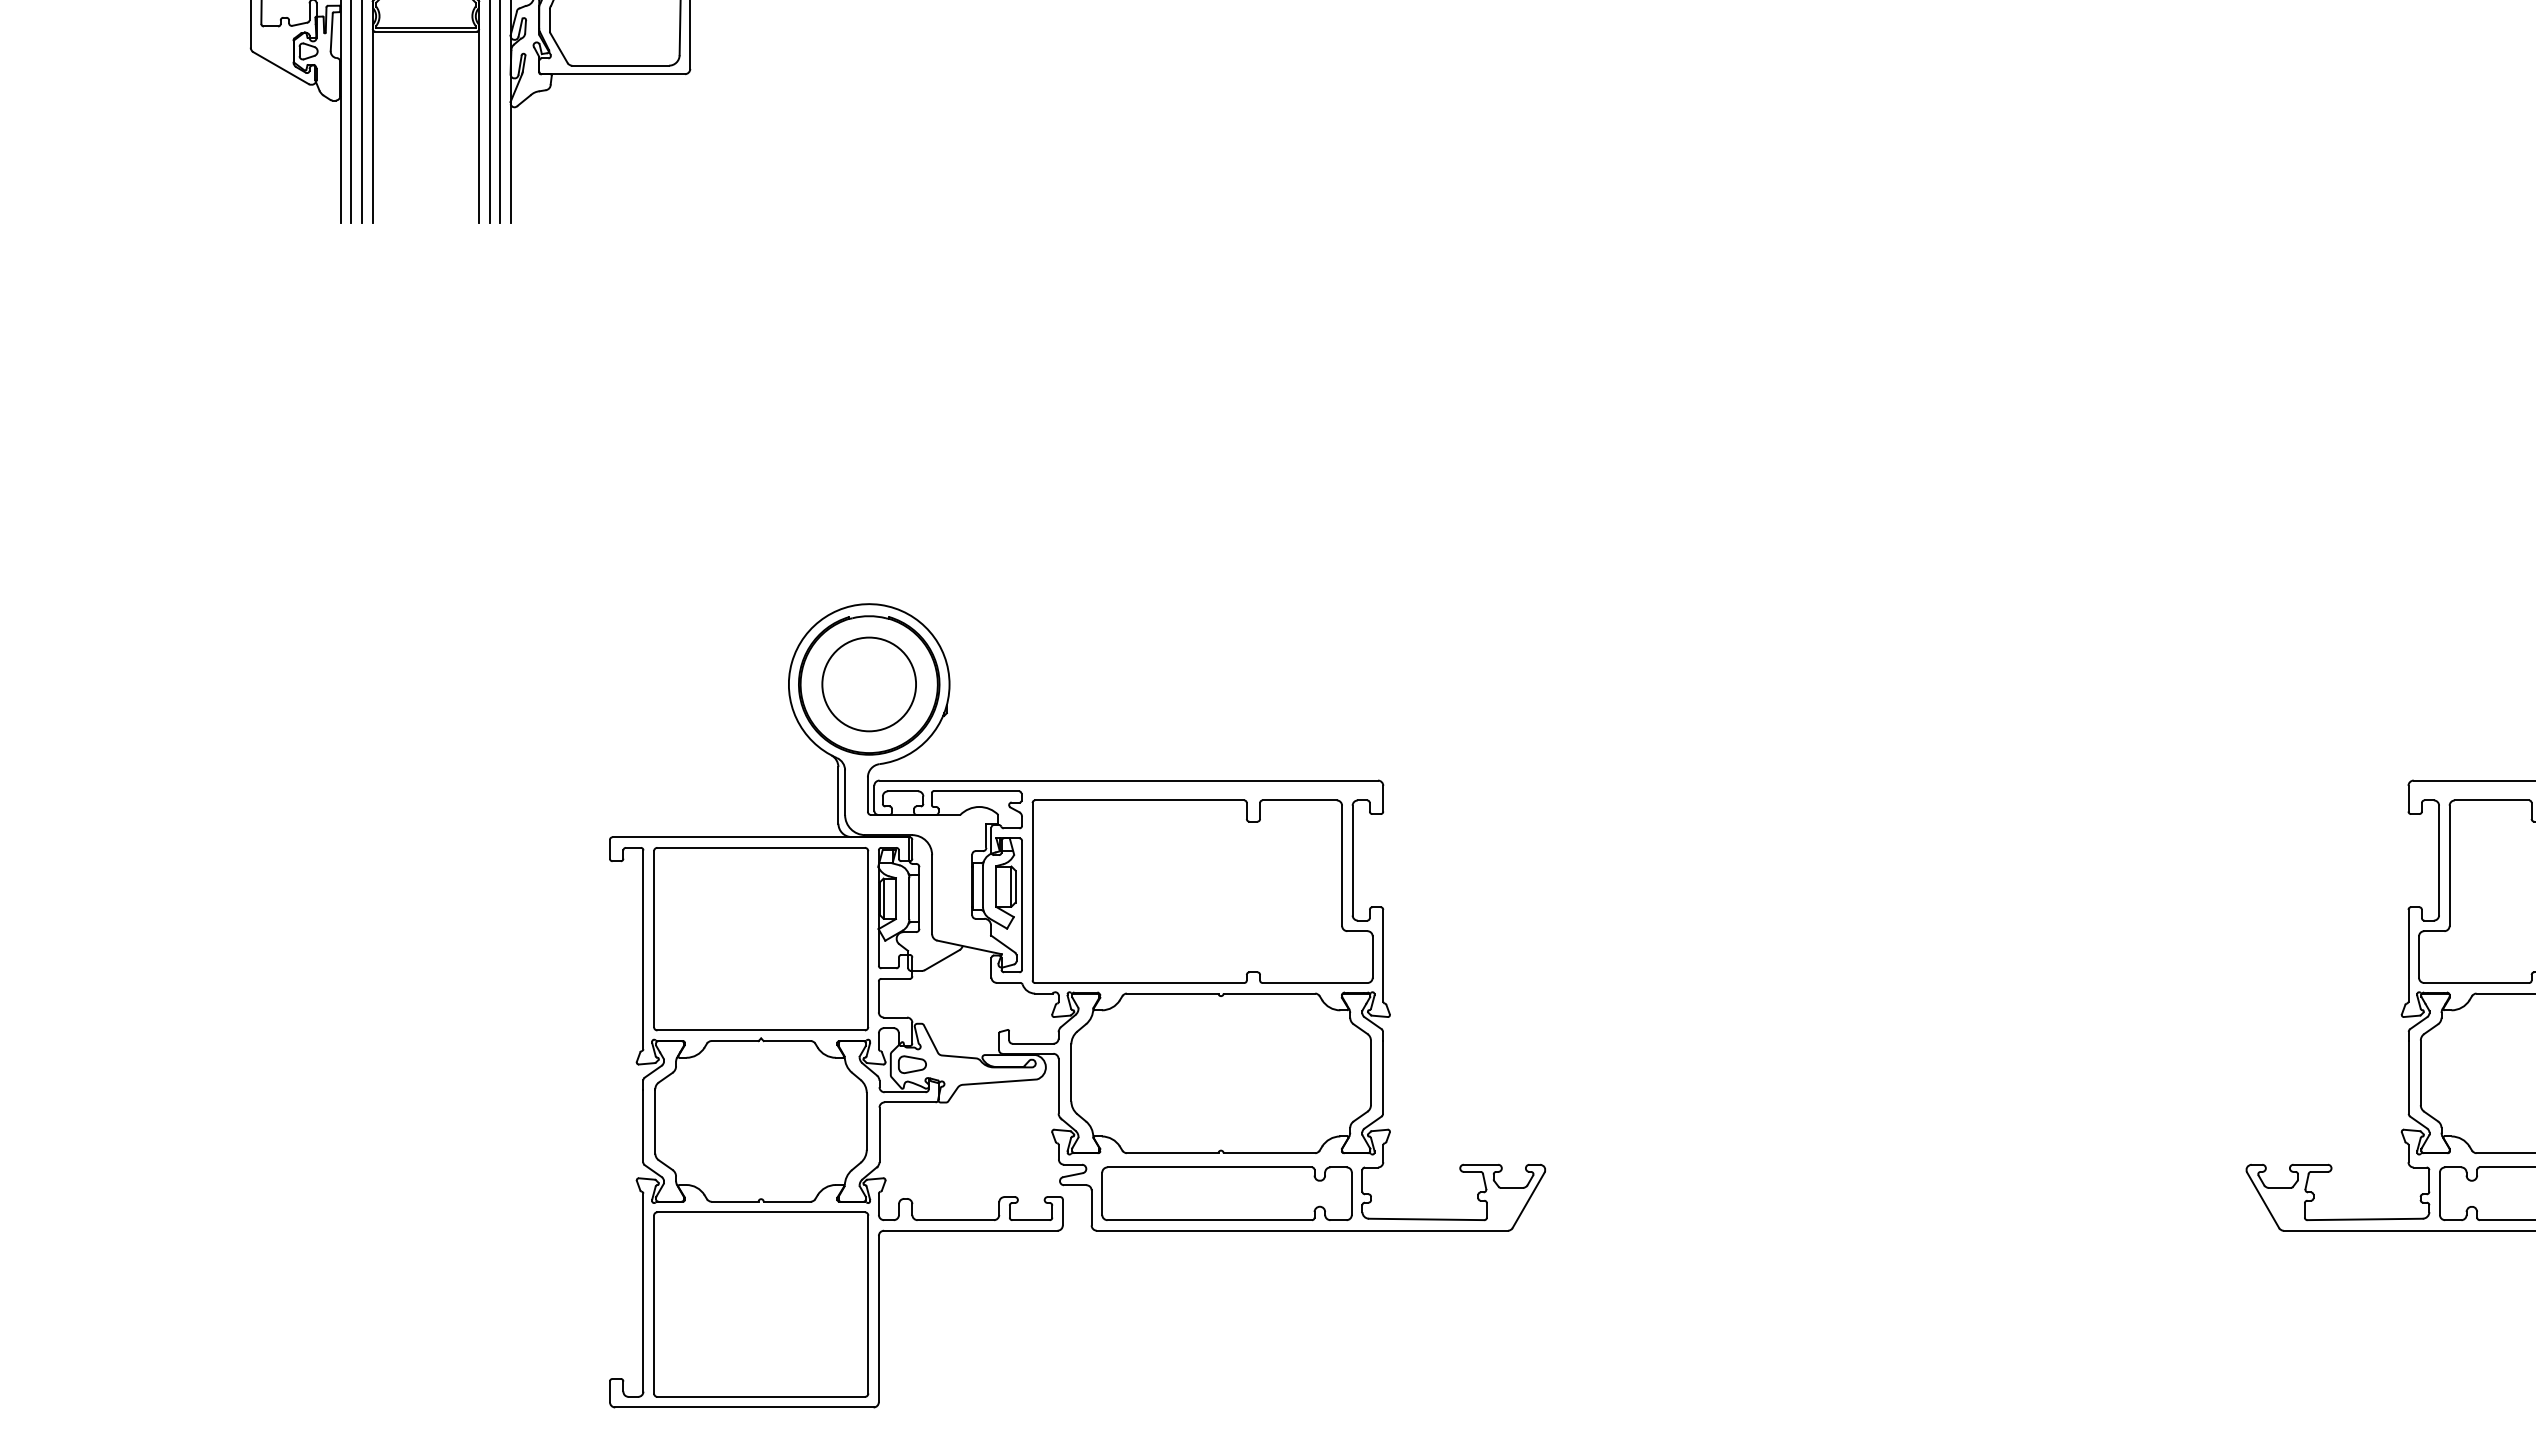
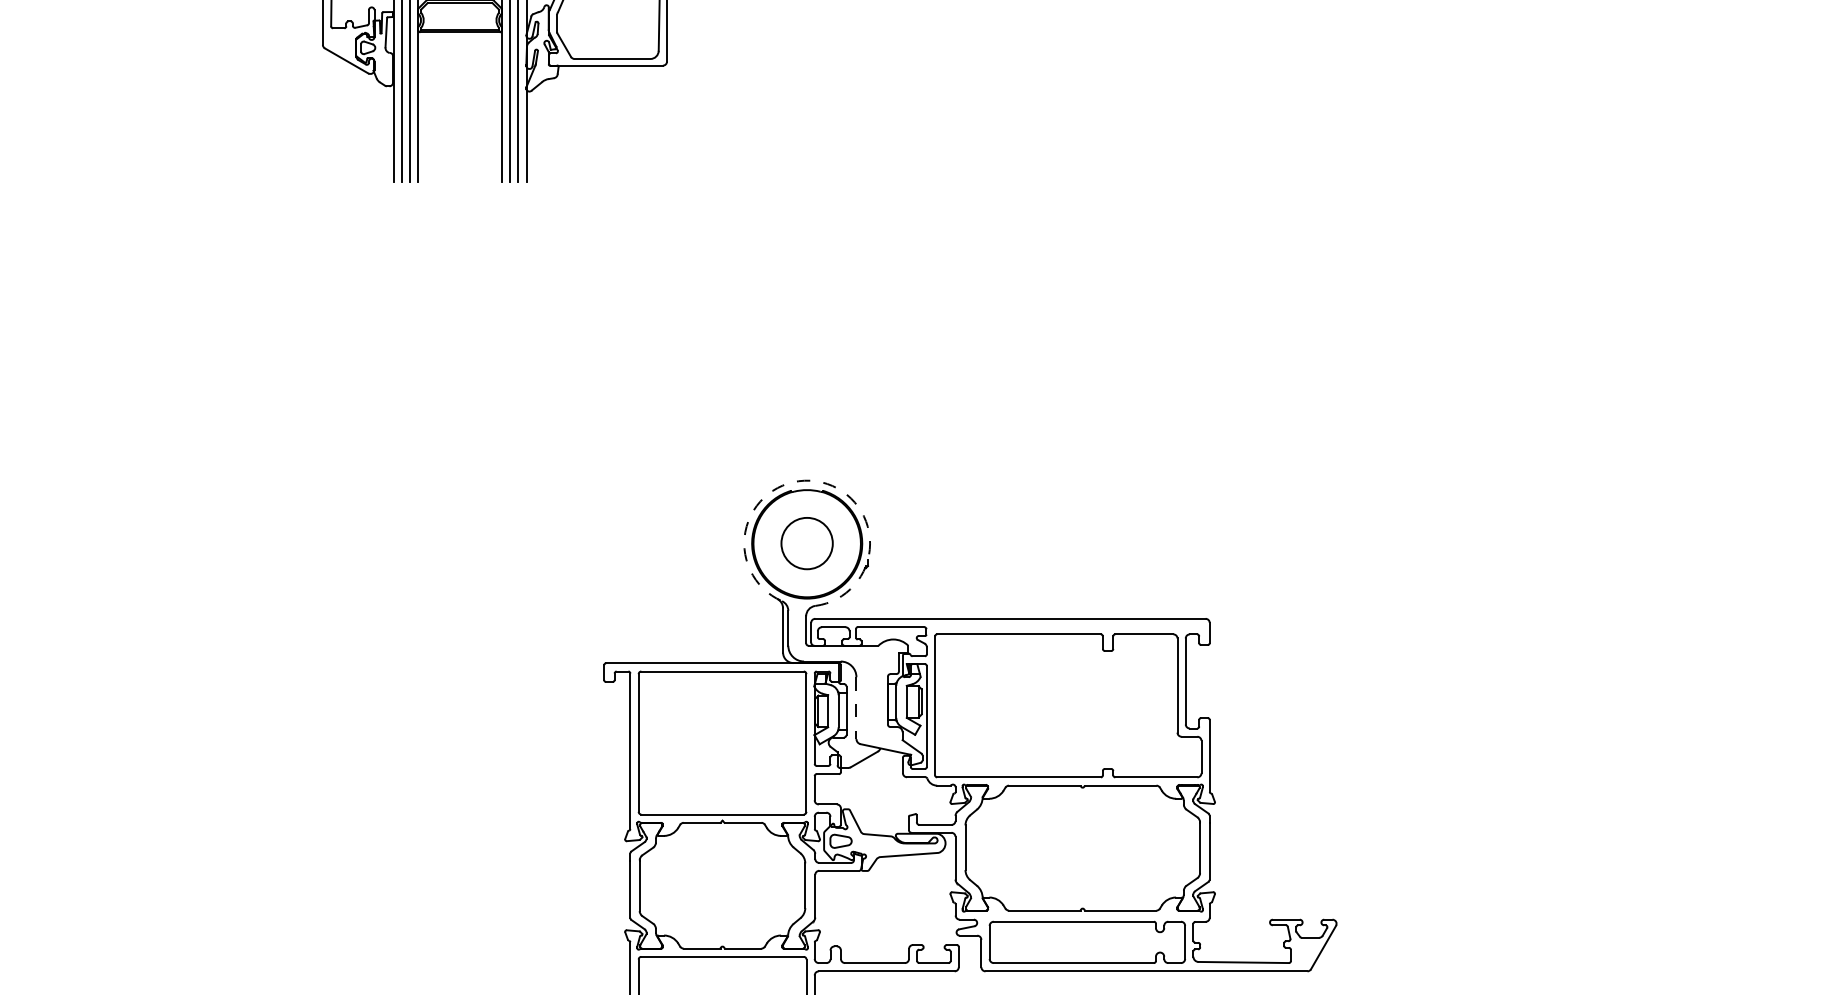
arc: (880, 604) -> (816, 480), solid -> dashed
circle: (868, 684) -> (806, 543), size x0.7
line: (932, 895) -> (856, 708), solid -> dashed

